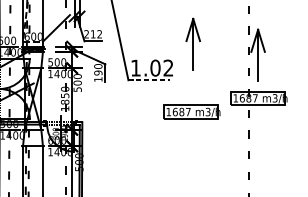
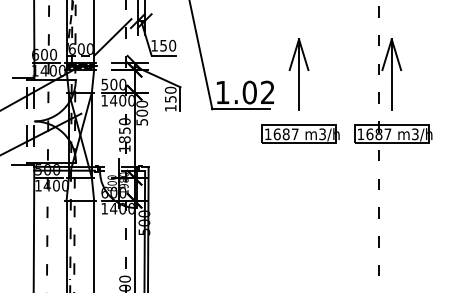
text: (93, 34) -> (163, 45), 212 -> 150
part: (192, 44) -> (298, 74), moved
text: (98, 72) -> (170, 98), 190 -> 150
line: (149, 80) -> (241, 109), dashed -> solid
part: (192, 111) -> (300, 133), moved

